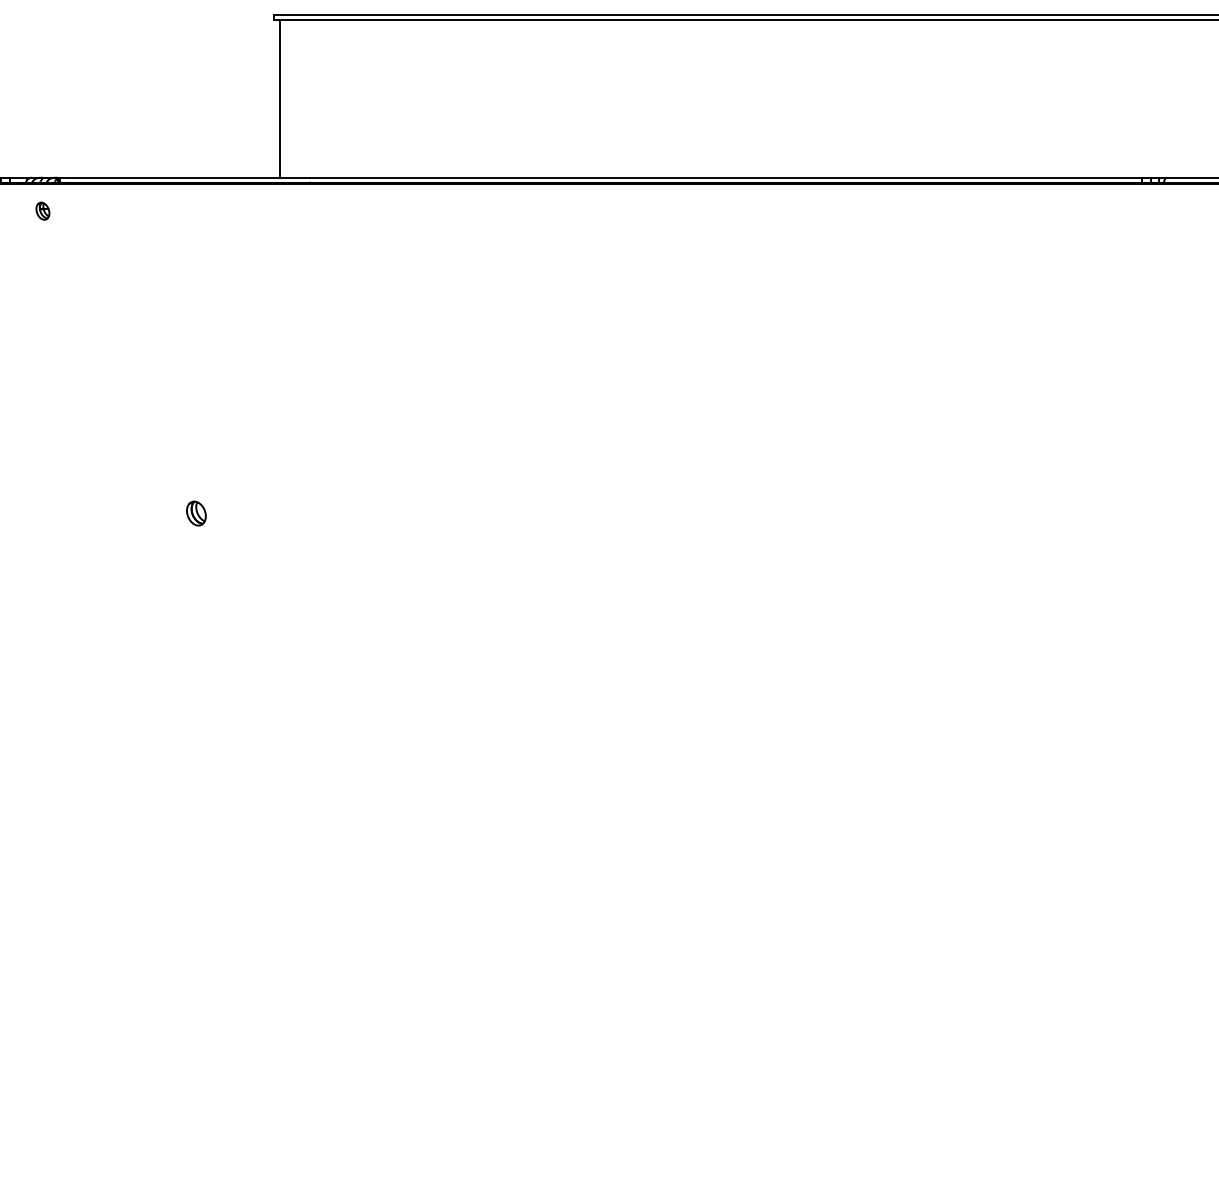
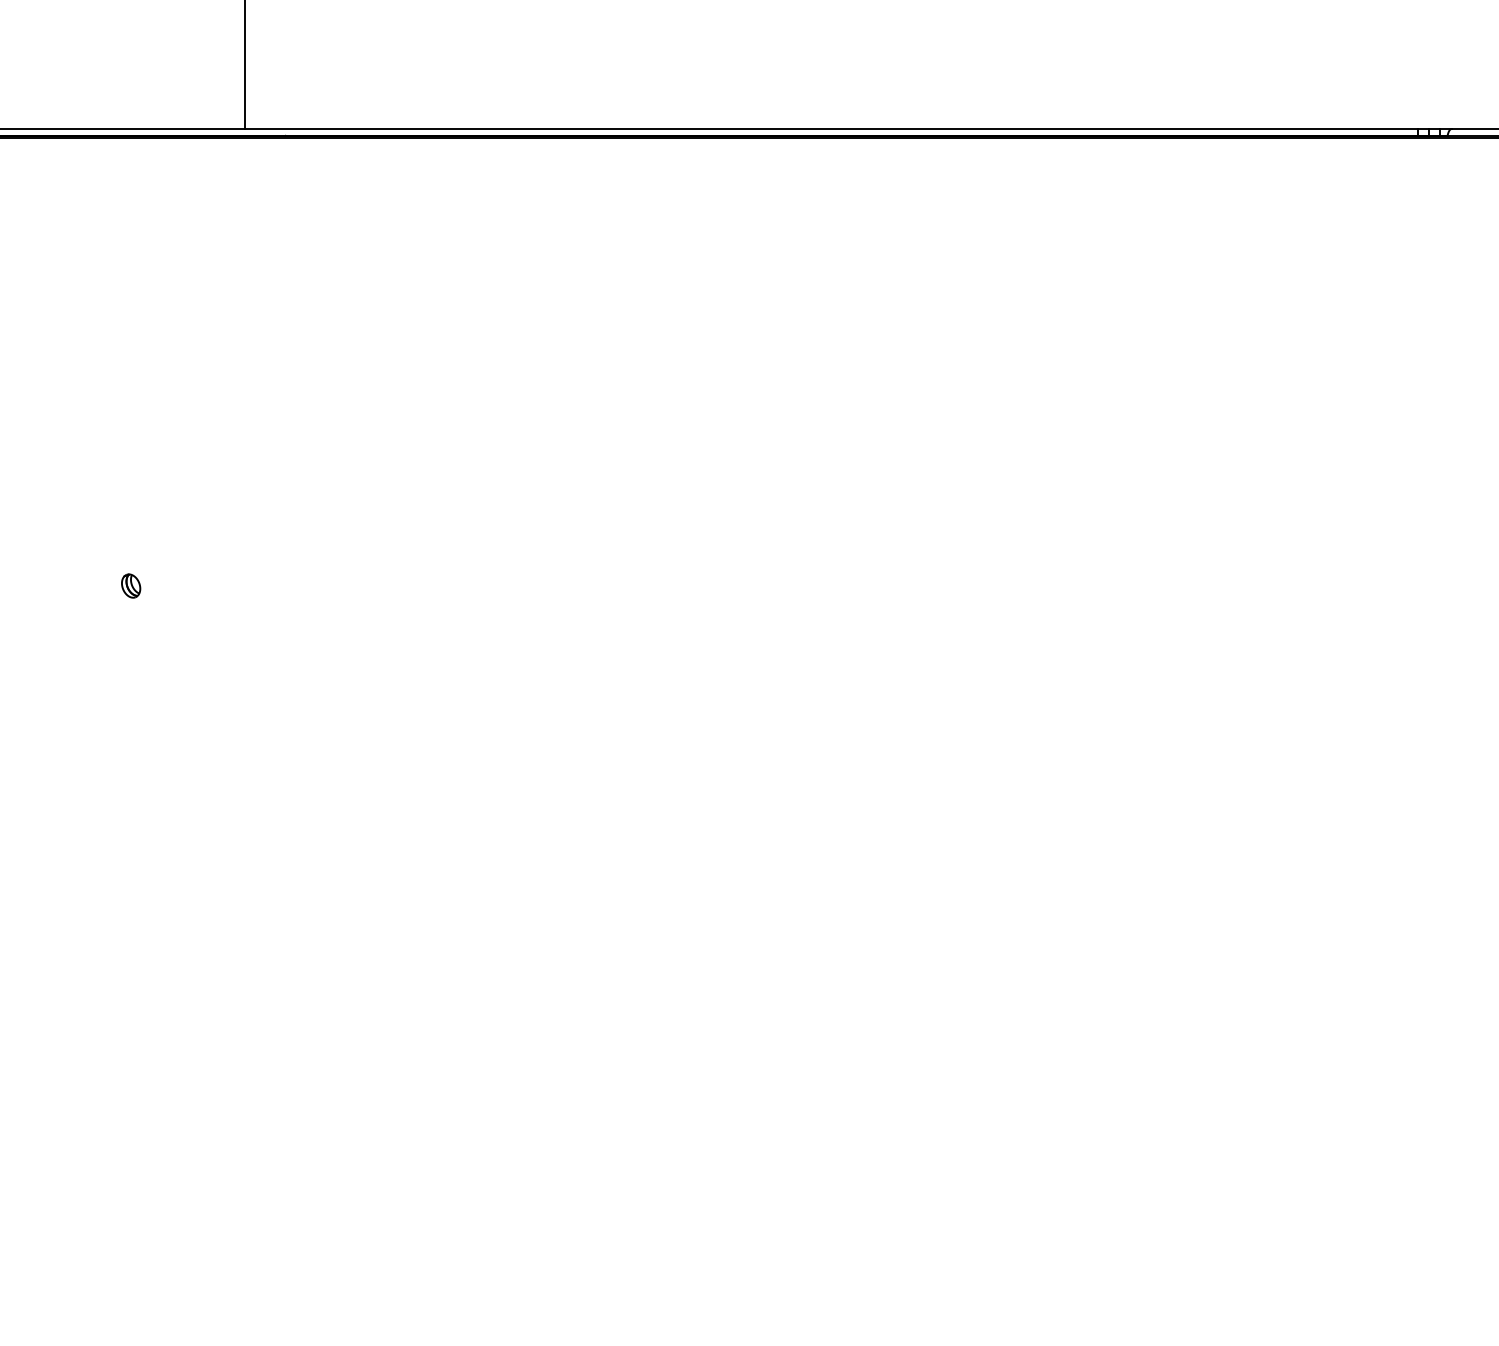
part: (196, 513) -> (131, 585), size x0.71

